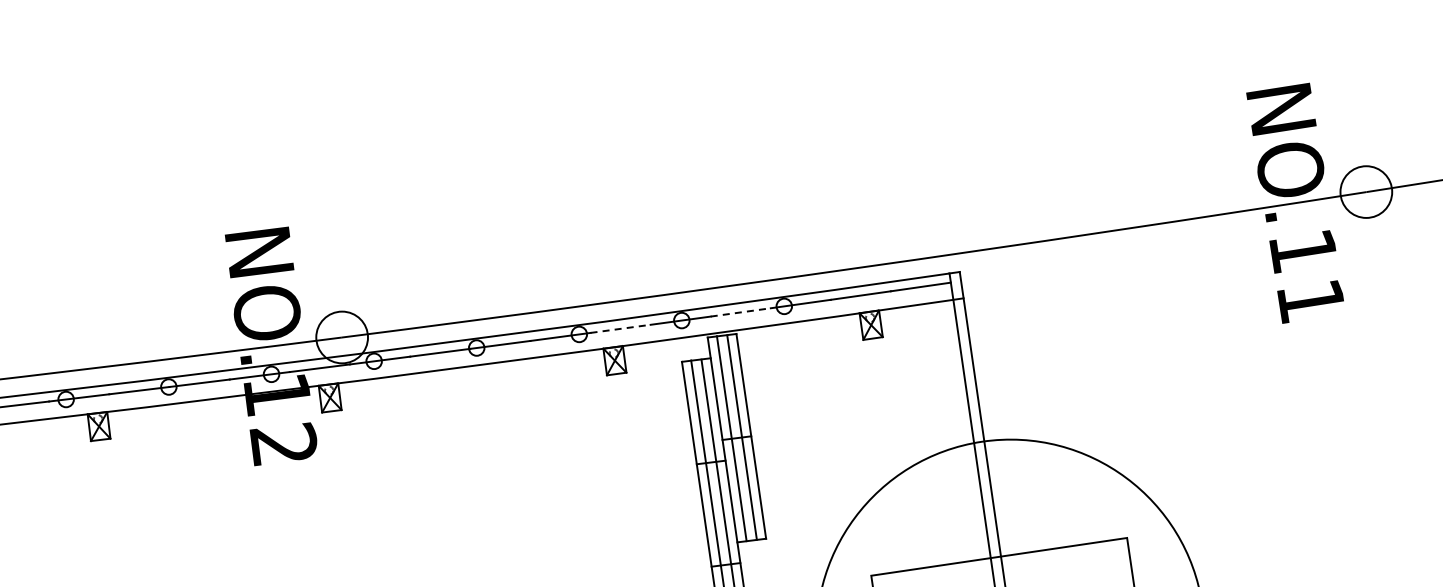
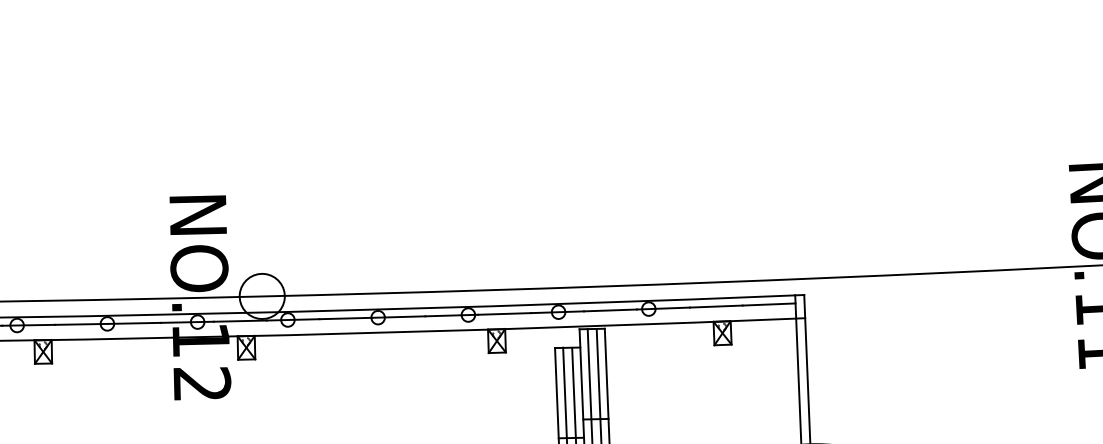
line: (741, 312) -> (611, 310), dashed -> solid
line: (621, 328) -> (505, 313), dashed -> solid

